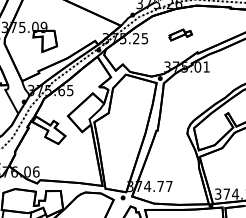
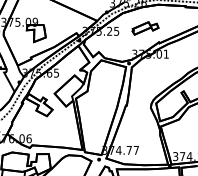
part: (180, 34) -> (145, 27), size x1.43

